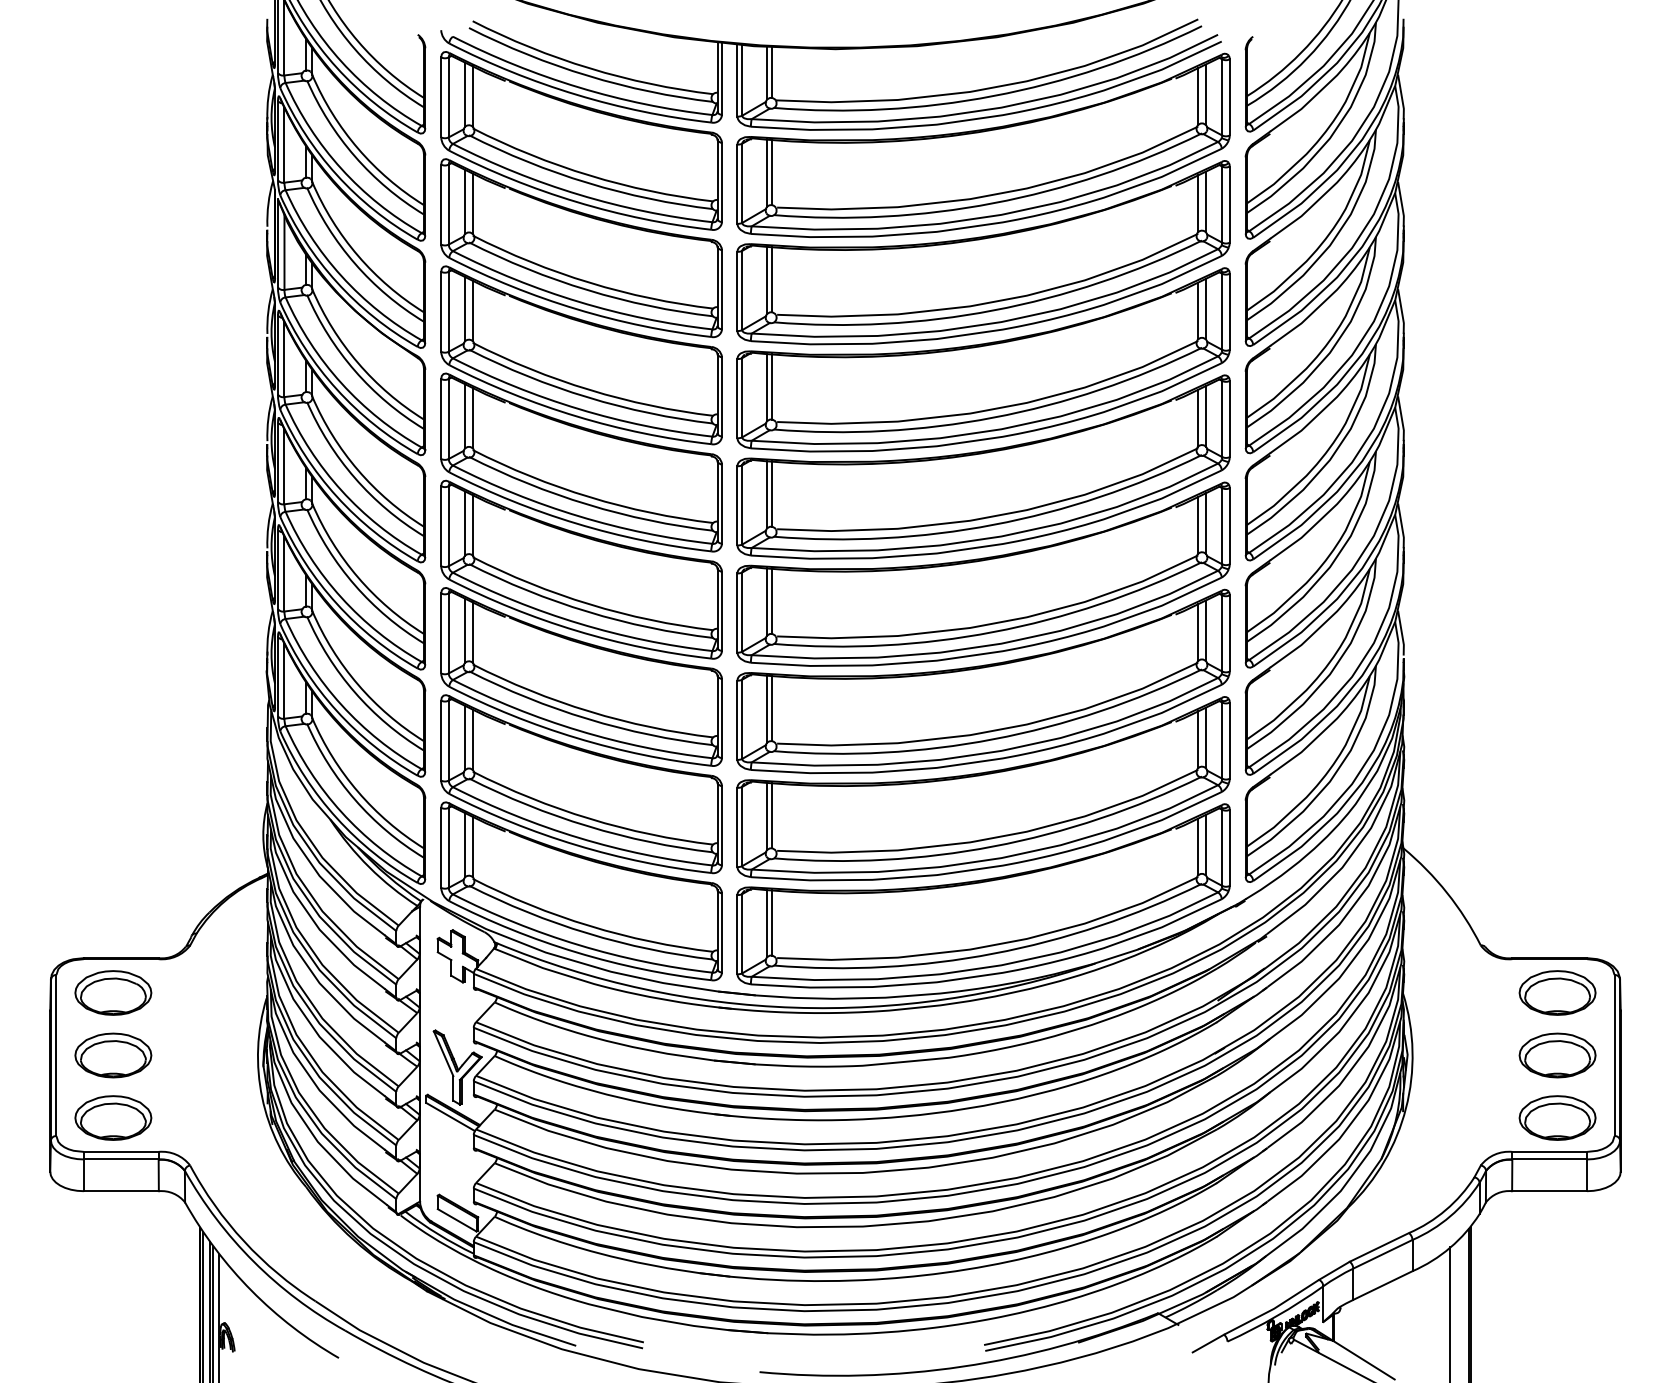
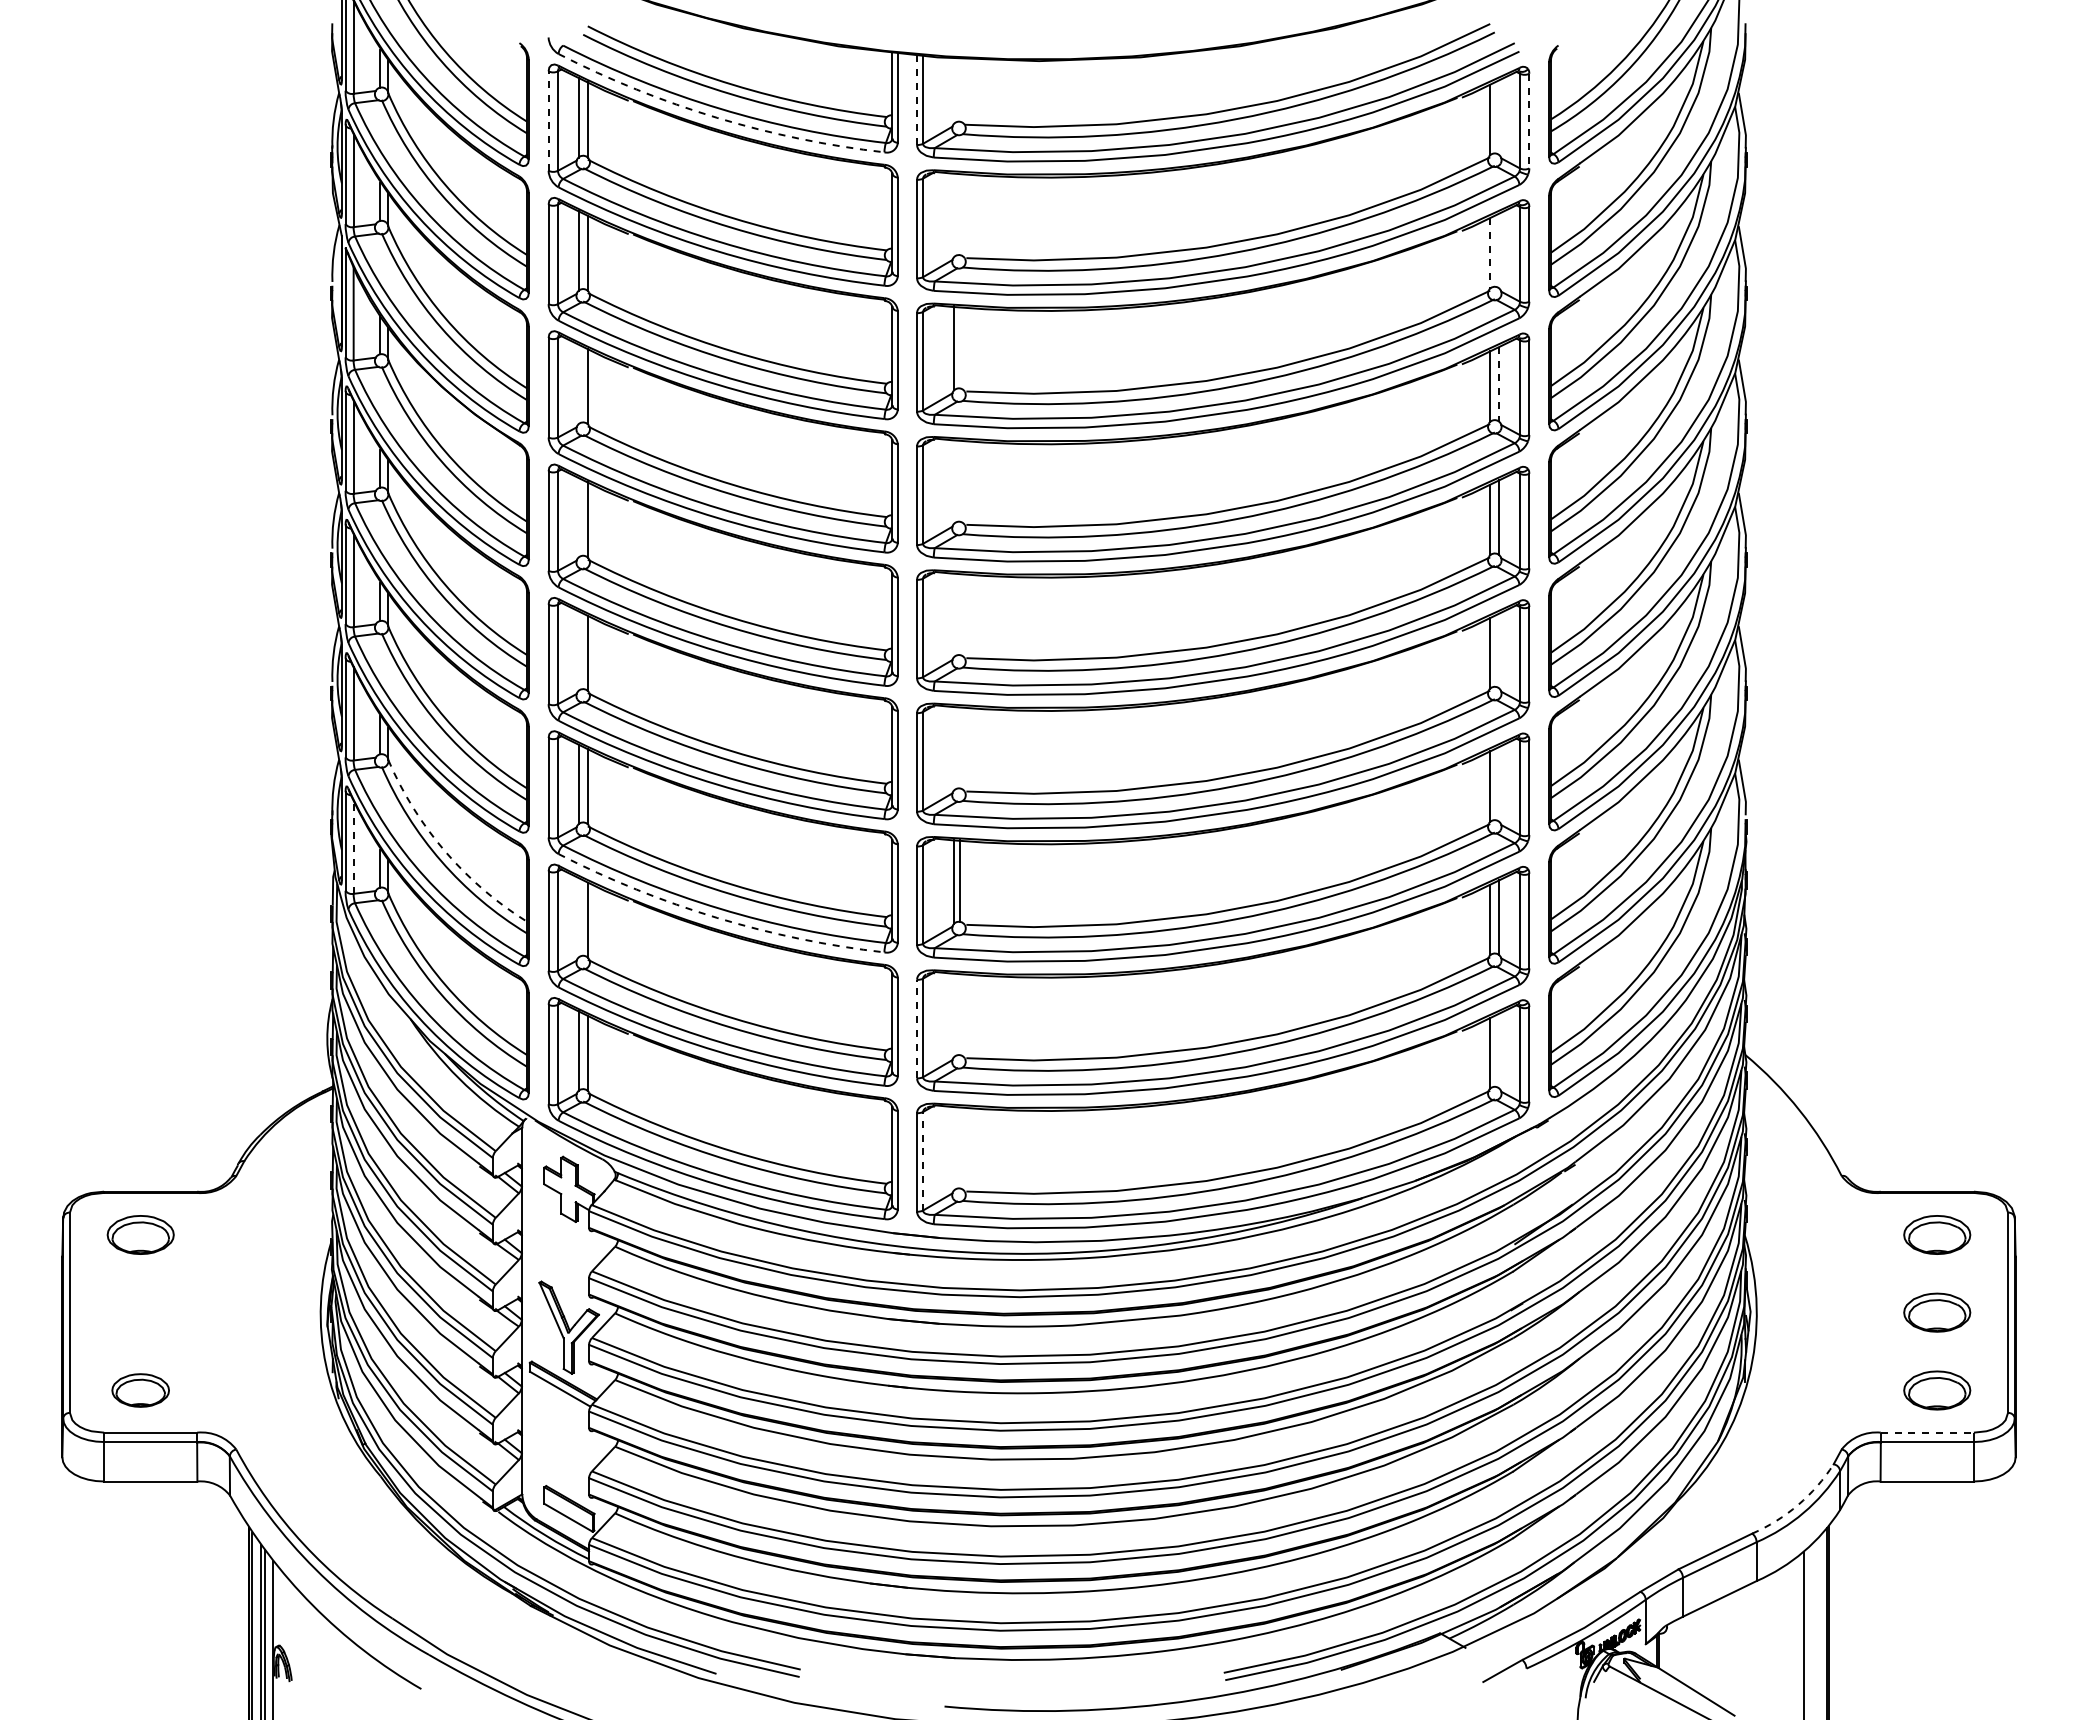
line: (767, 72) -> (954, 90), removed
line: (771, 72) -> (959, 89), removed
line: (737, 80) -> (917, 100), solid -> dashed
arc: (577, 94) -> (717, 117), solid -> dashed
line: (1205, 94) -> (1499, 117), removed
line: (441, 97) -> (548, 121), solid -> dashed
line: (1229, 97) -> (1529, 121), solid -> dashed
line: (771, 172) -> (959, 214), removed
line: (767, 173) -> (954, 215), removed
line: (1205, 201) -> (1499, 250), removed
line: (1198, 203) -> (1490, 253), solid -> dashed
line: (771, 279) -> (959, 347), removed
line: (465, 309) -> (578, 384), removed
line: (1205, 309) -> (1499, 384), solid -> dashed
line: (771, 386) -> (959, 480), removed
line: (767, 387) -> (954, 481), removed
line: (465, 416) -> (578, 517), removed
line: (767, 494) -> (954, 615), removed
line: (771, 494) -> (959, 614), removed
line: (465, 523) -> (578, 650), removed
line: (1205, 523) -> (1499, 650), removed
line: (767, 601) -> (954, 748), removed
line: (771, 601) -> (959, 747), removed
line: (1205, 630) -> (1499, 784), removed
line: (284, 681) -> (353, 847), solid -> dashed
arc: (358, 684) -> (445, 851), solid -> dashed
line: (465, 737) -> (578, 917), removed
arc: (577, 737) -> (717, 917), solid -> dashed
line: (771, 815) -> (959, 1014), removed
line: (767, 816) -> (954, 1015), removed
line: (737, 826) -> (917, 1028), solid -> dashed
line: (1205, 844) -> (1499, 1050), removed
line: (771, 922) -> (959, 1147), removed
line: (767, 923) -> (954, 1148), removed
line: (742, 933) -> (923, 1160), solid -> dashed
part: (113, 992) -> (140, 1234), size x0.7
part: (1557, 992) -> (1937, 1234), size x0.7
part: (113, 1055) -> (140, 1312), removed
part: (1557, 1055) -> (1937, 1312), size x0.7
part: (113, 1118) -> (140, 1390), size x0.6
part: (1557, 1118) -> (1937, 1390), size x0.7
line: (1549, 1151) -> (1927, 1432), solid -> dashed
arc: (1446, 1210) -> (1798, 1505), solid -> dashed

